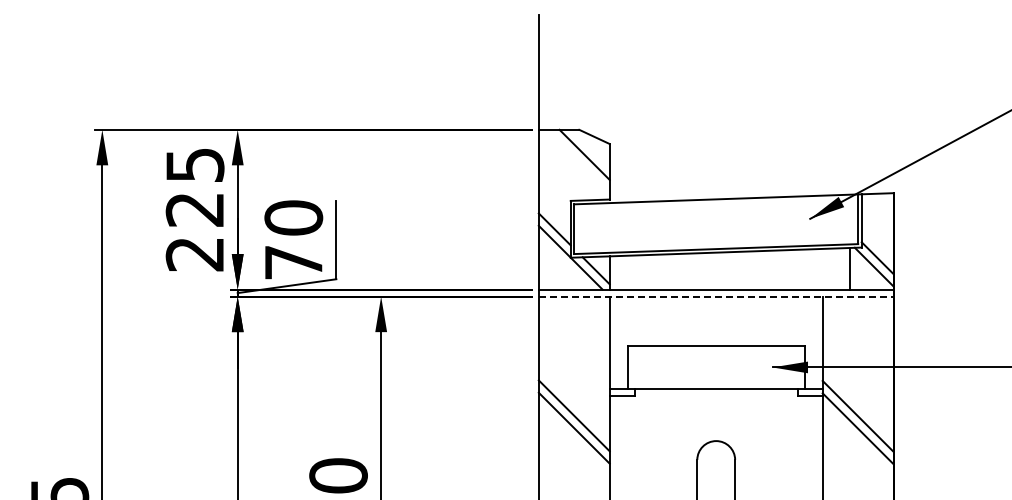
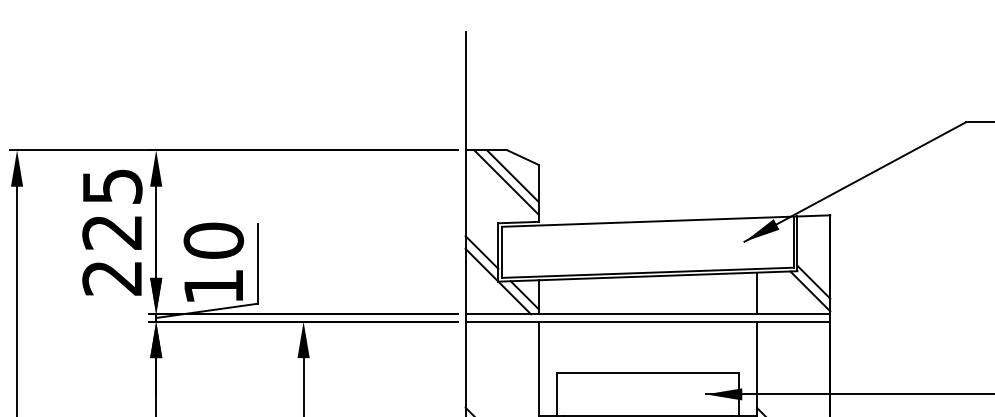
line: (578, 160) -> (506, 181), added
text: (293, 262) -> (213, 286), 70 -> 10
line: (849, 268) -> (757, 292), moved
line: (716, 296) -> (648, 321), dashed -> solid

